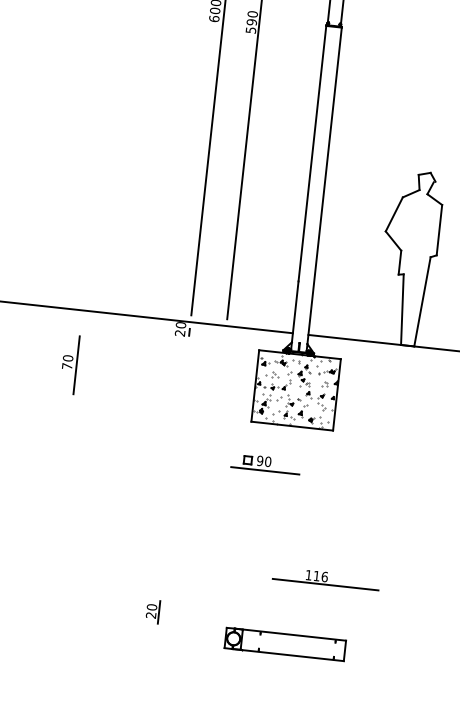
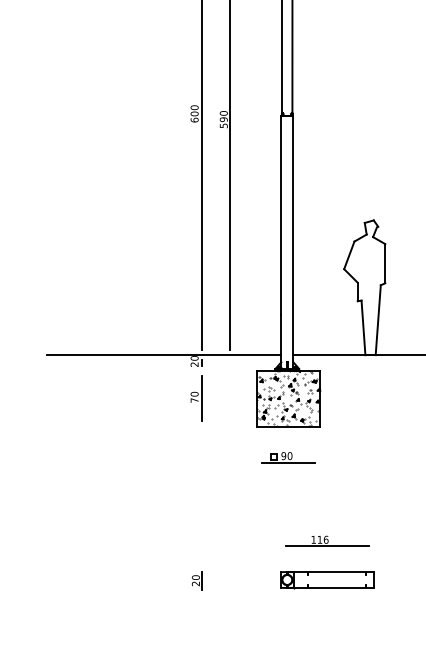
part: (69, 364) -> (196, 398), moved
part: (265, 463) -> (288, 457), moved
part: (285, 645) -> (327, 580), moved

